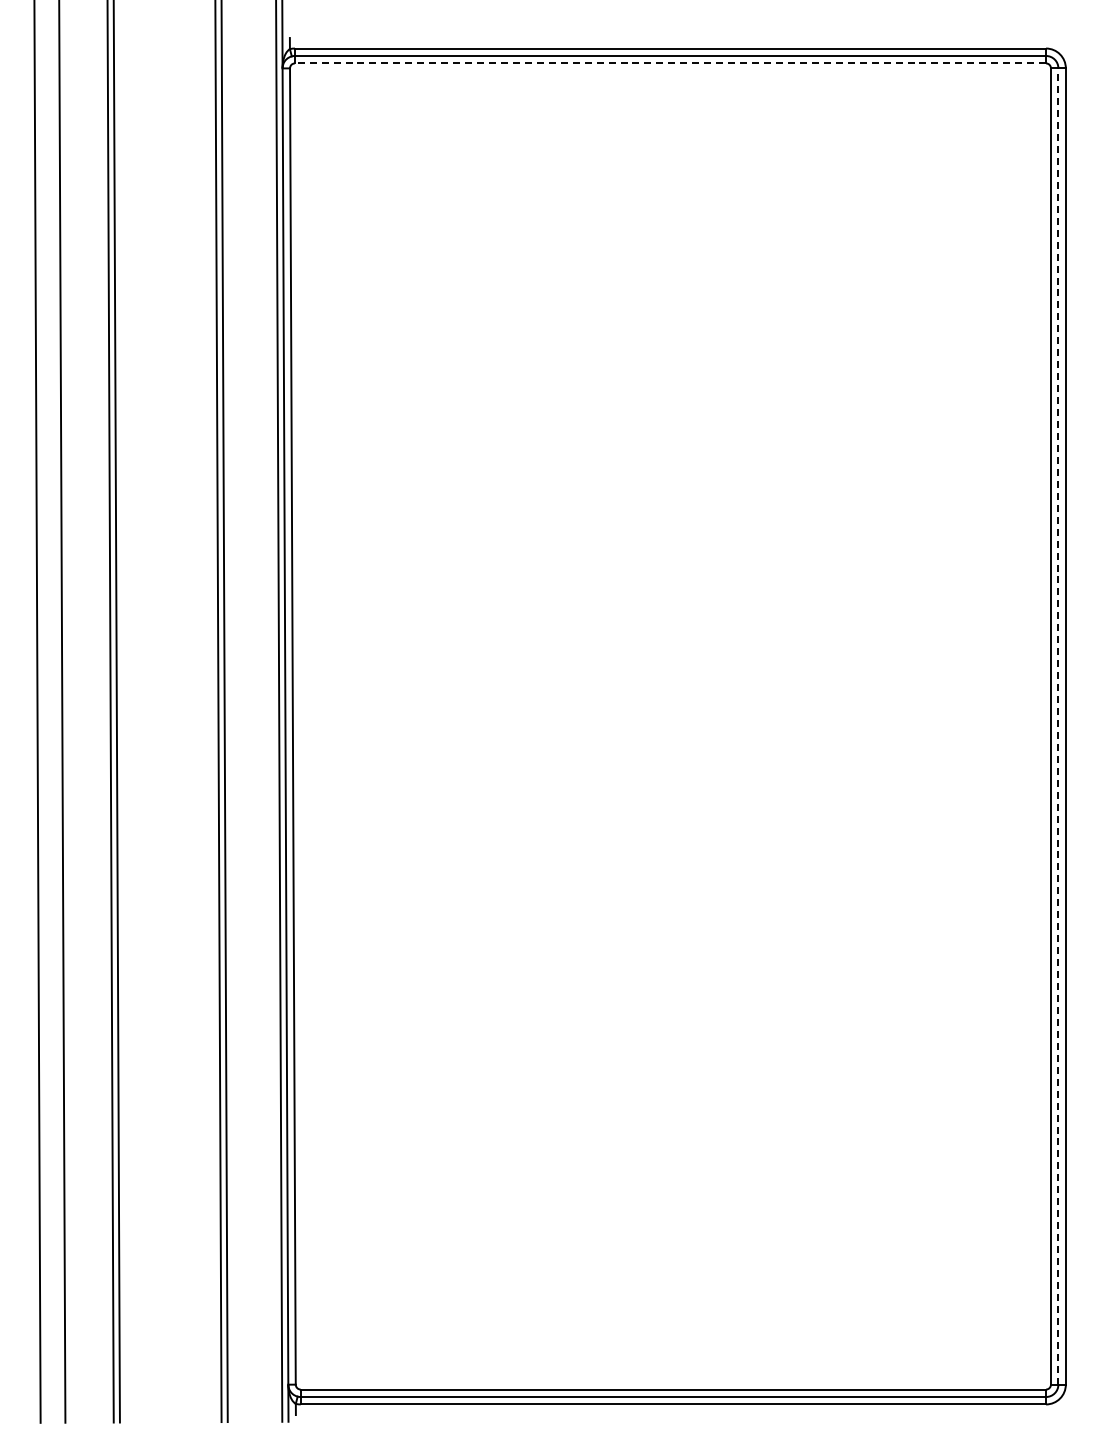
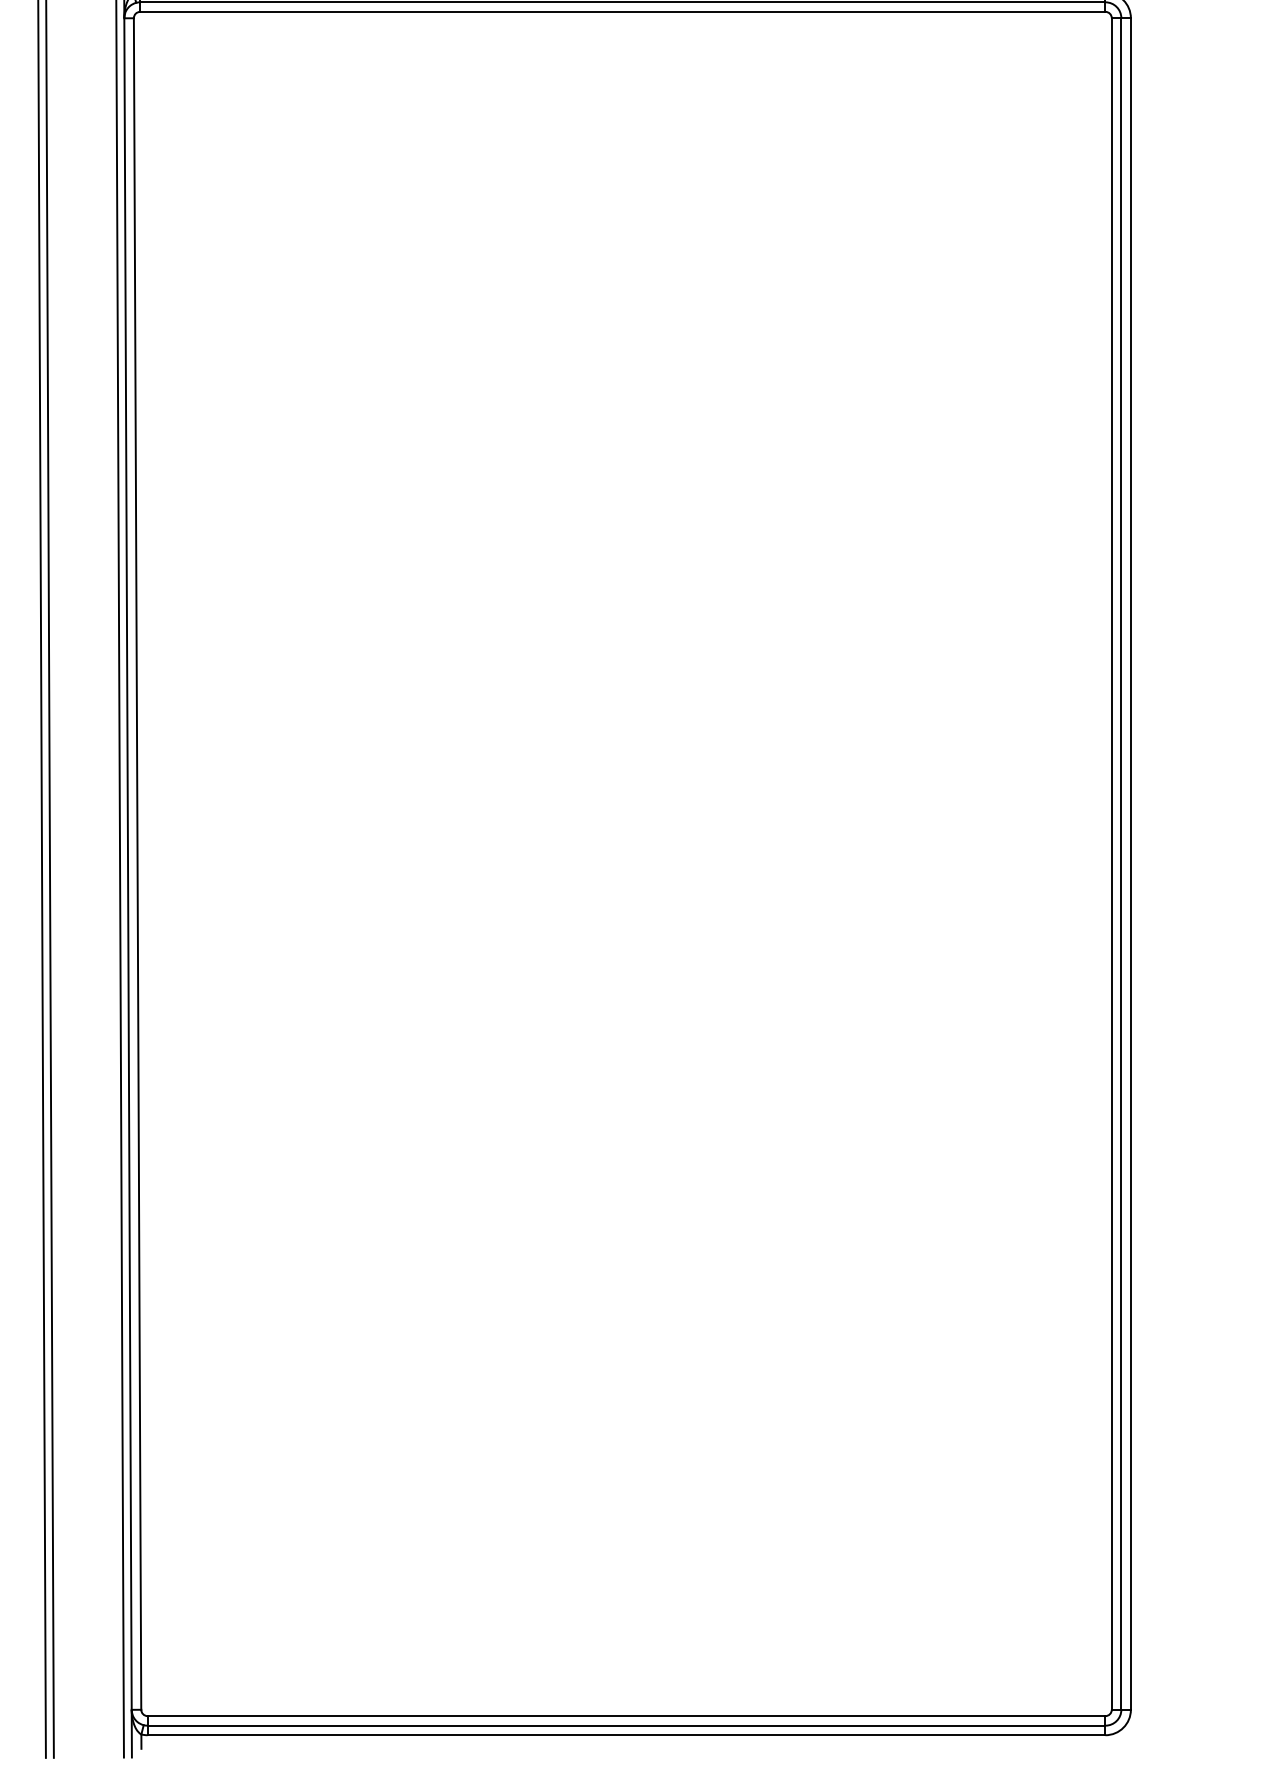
line: (670, 63) -> (622, 11), dashed -> solid
line: (1058, 726) -> (1121, 864), dashed -> solid

